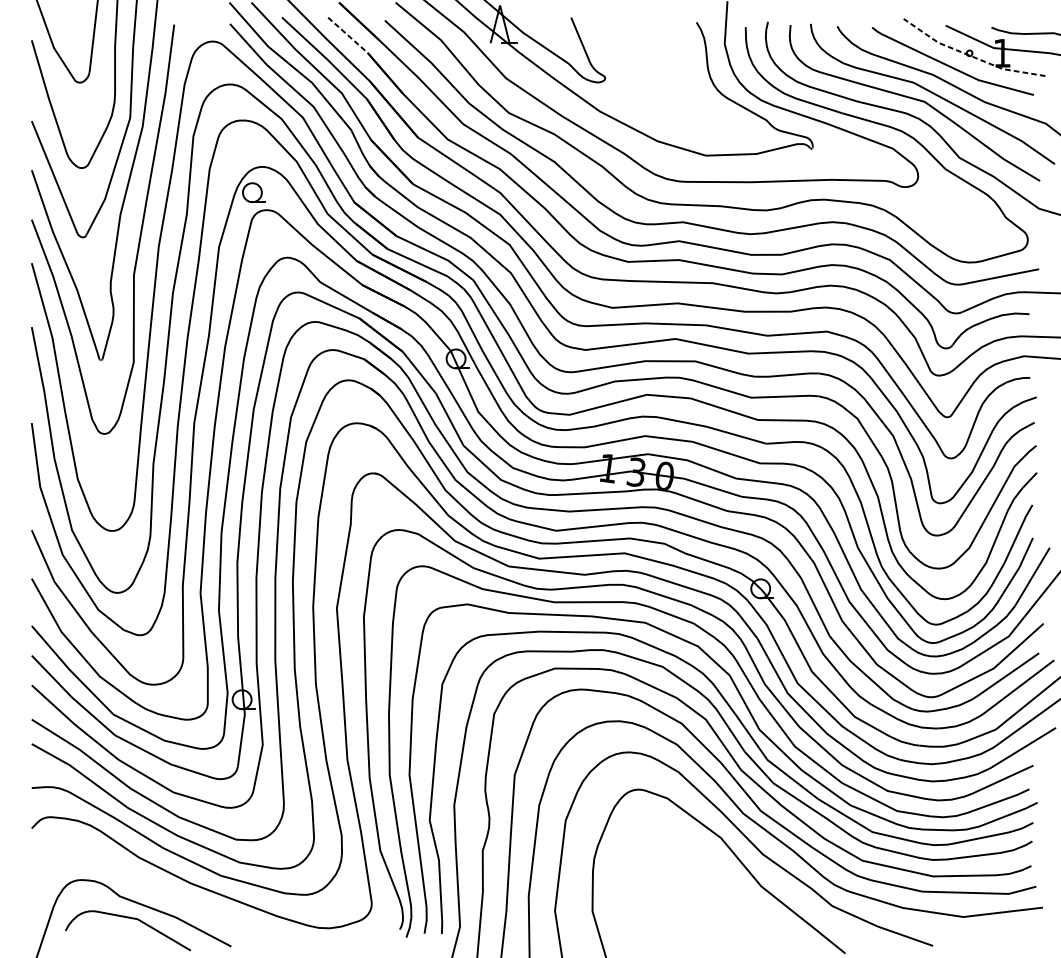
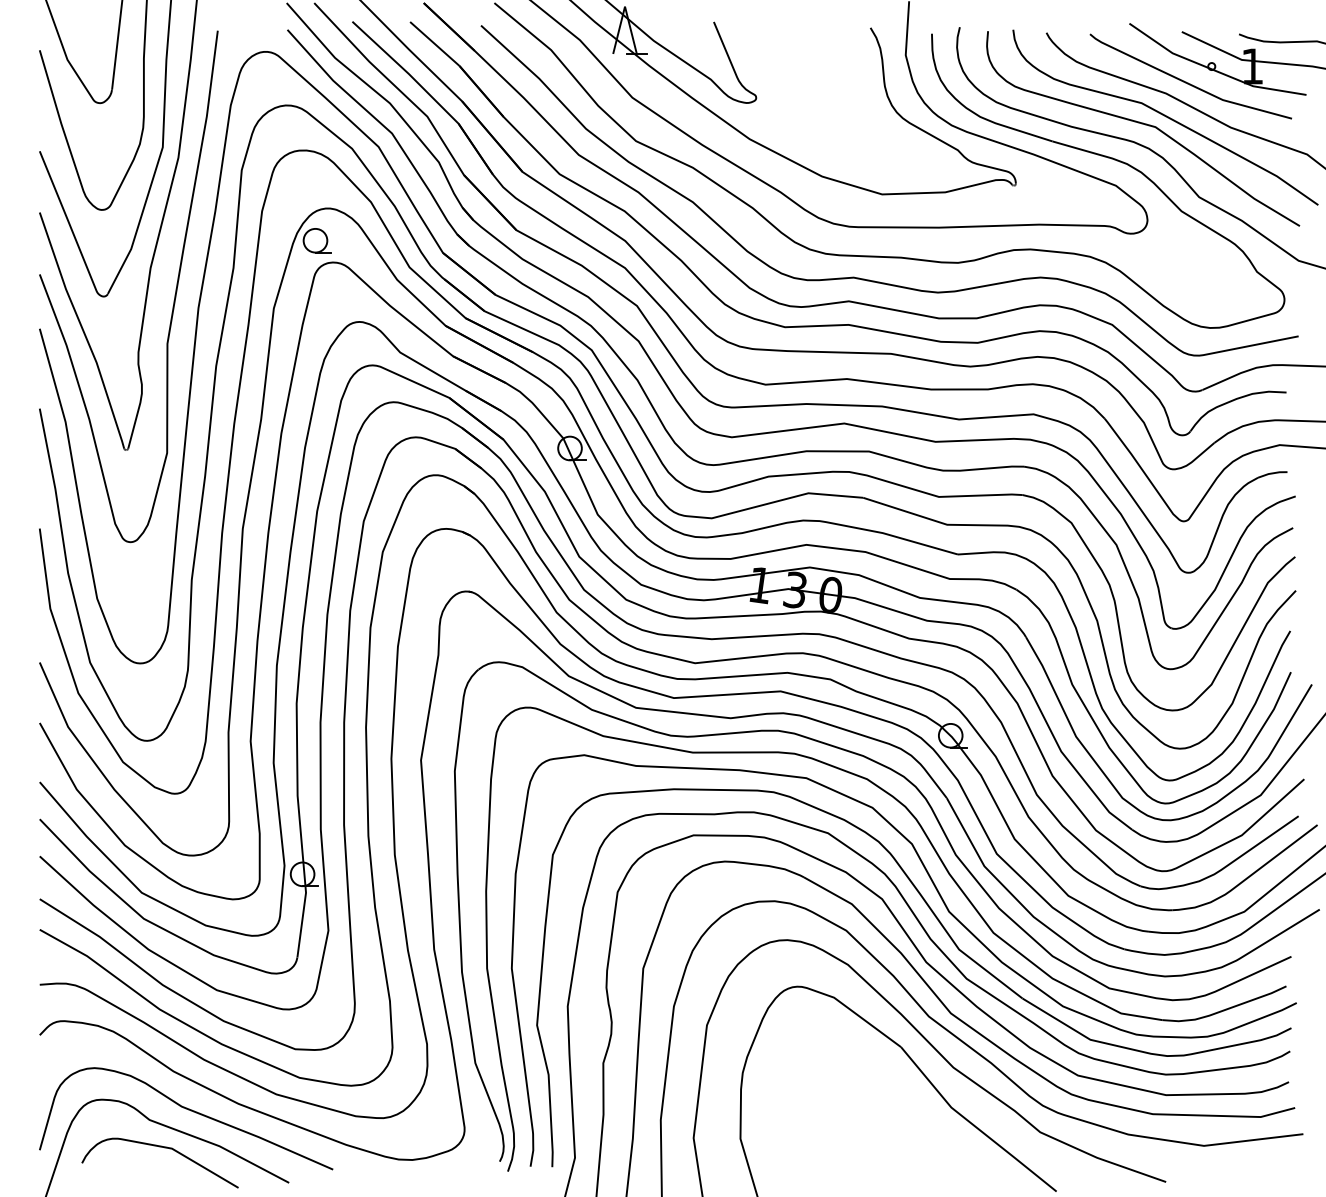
line: (348, 35) -> (435, 44), dashed -> solid
line: (970, 55) -> (1212, 69), dashed -> solid
curve: (152, 889) -> (190, 1111), added

